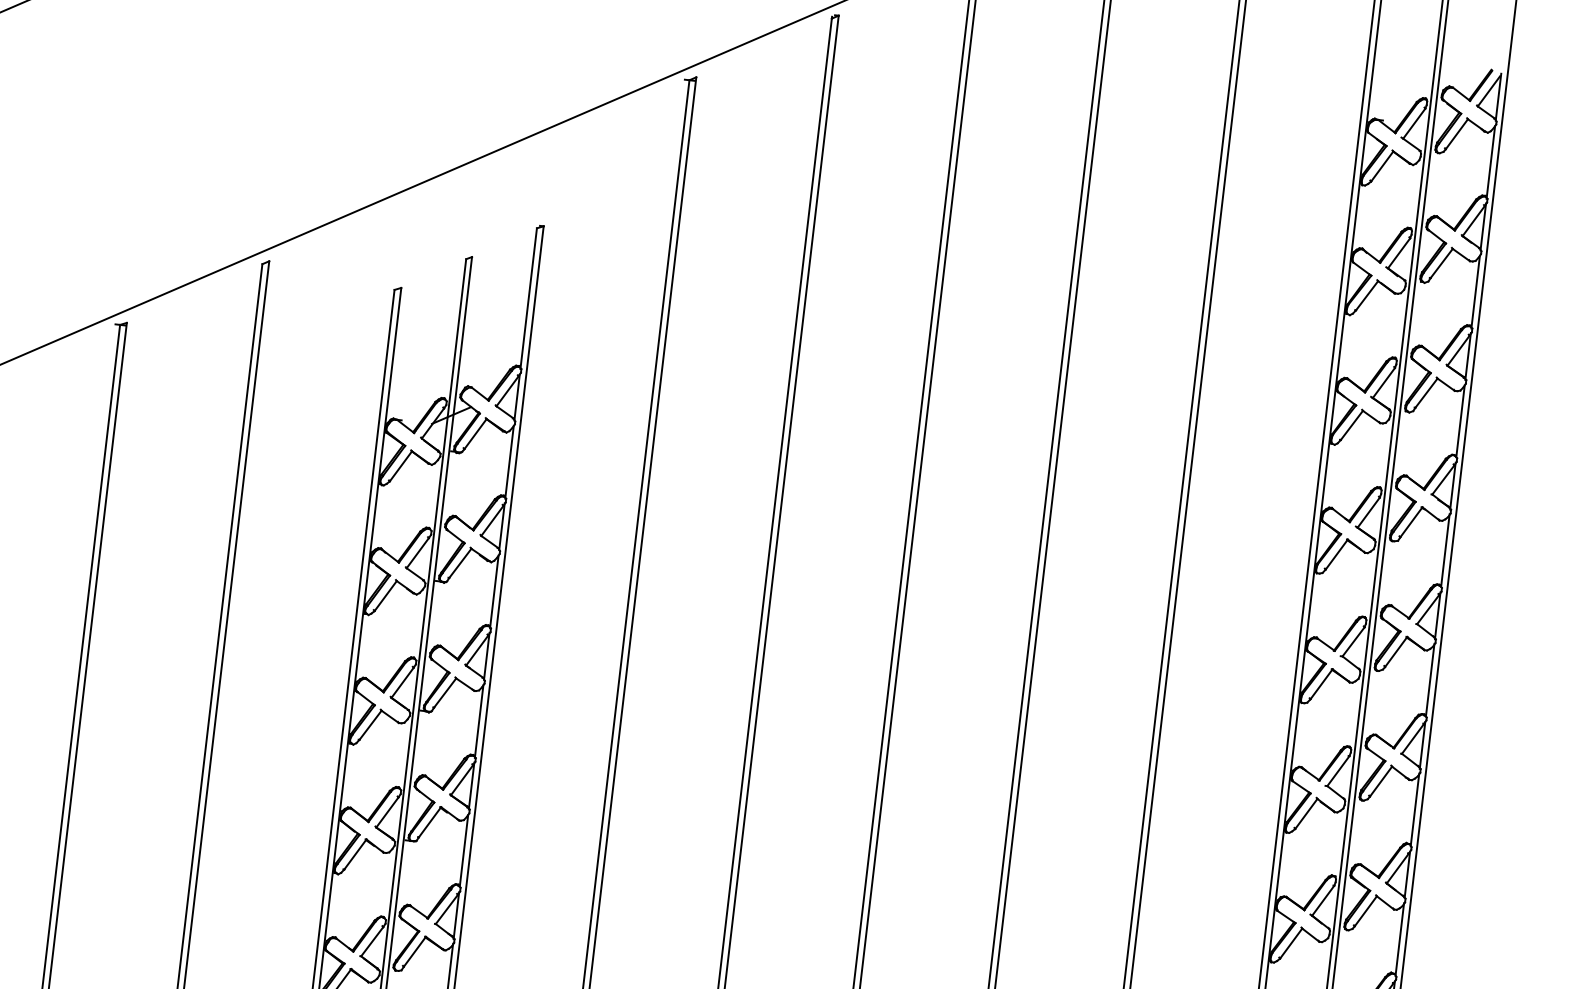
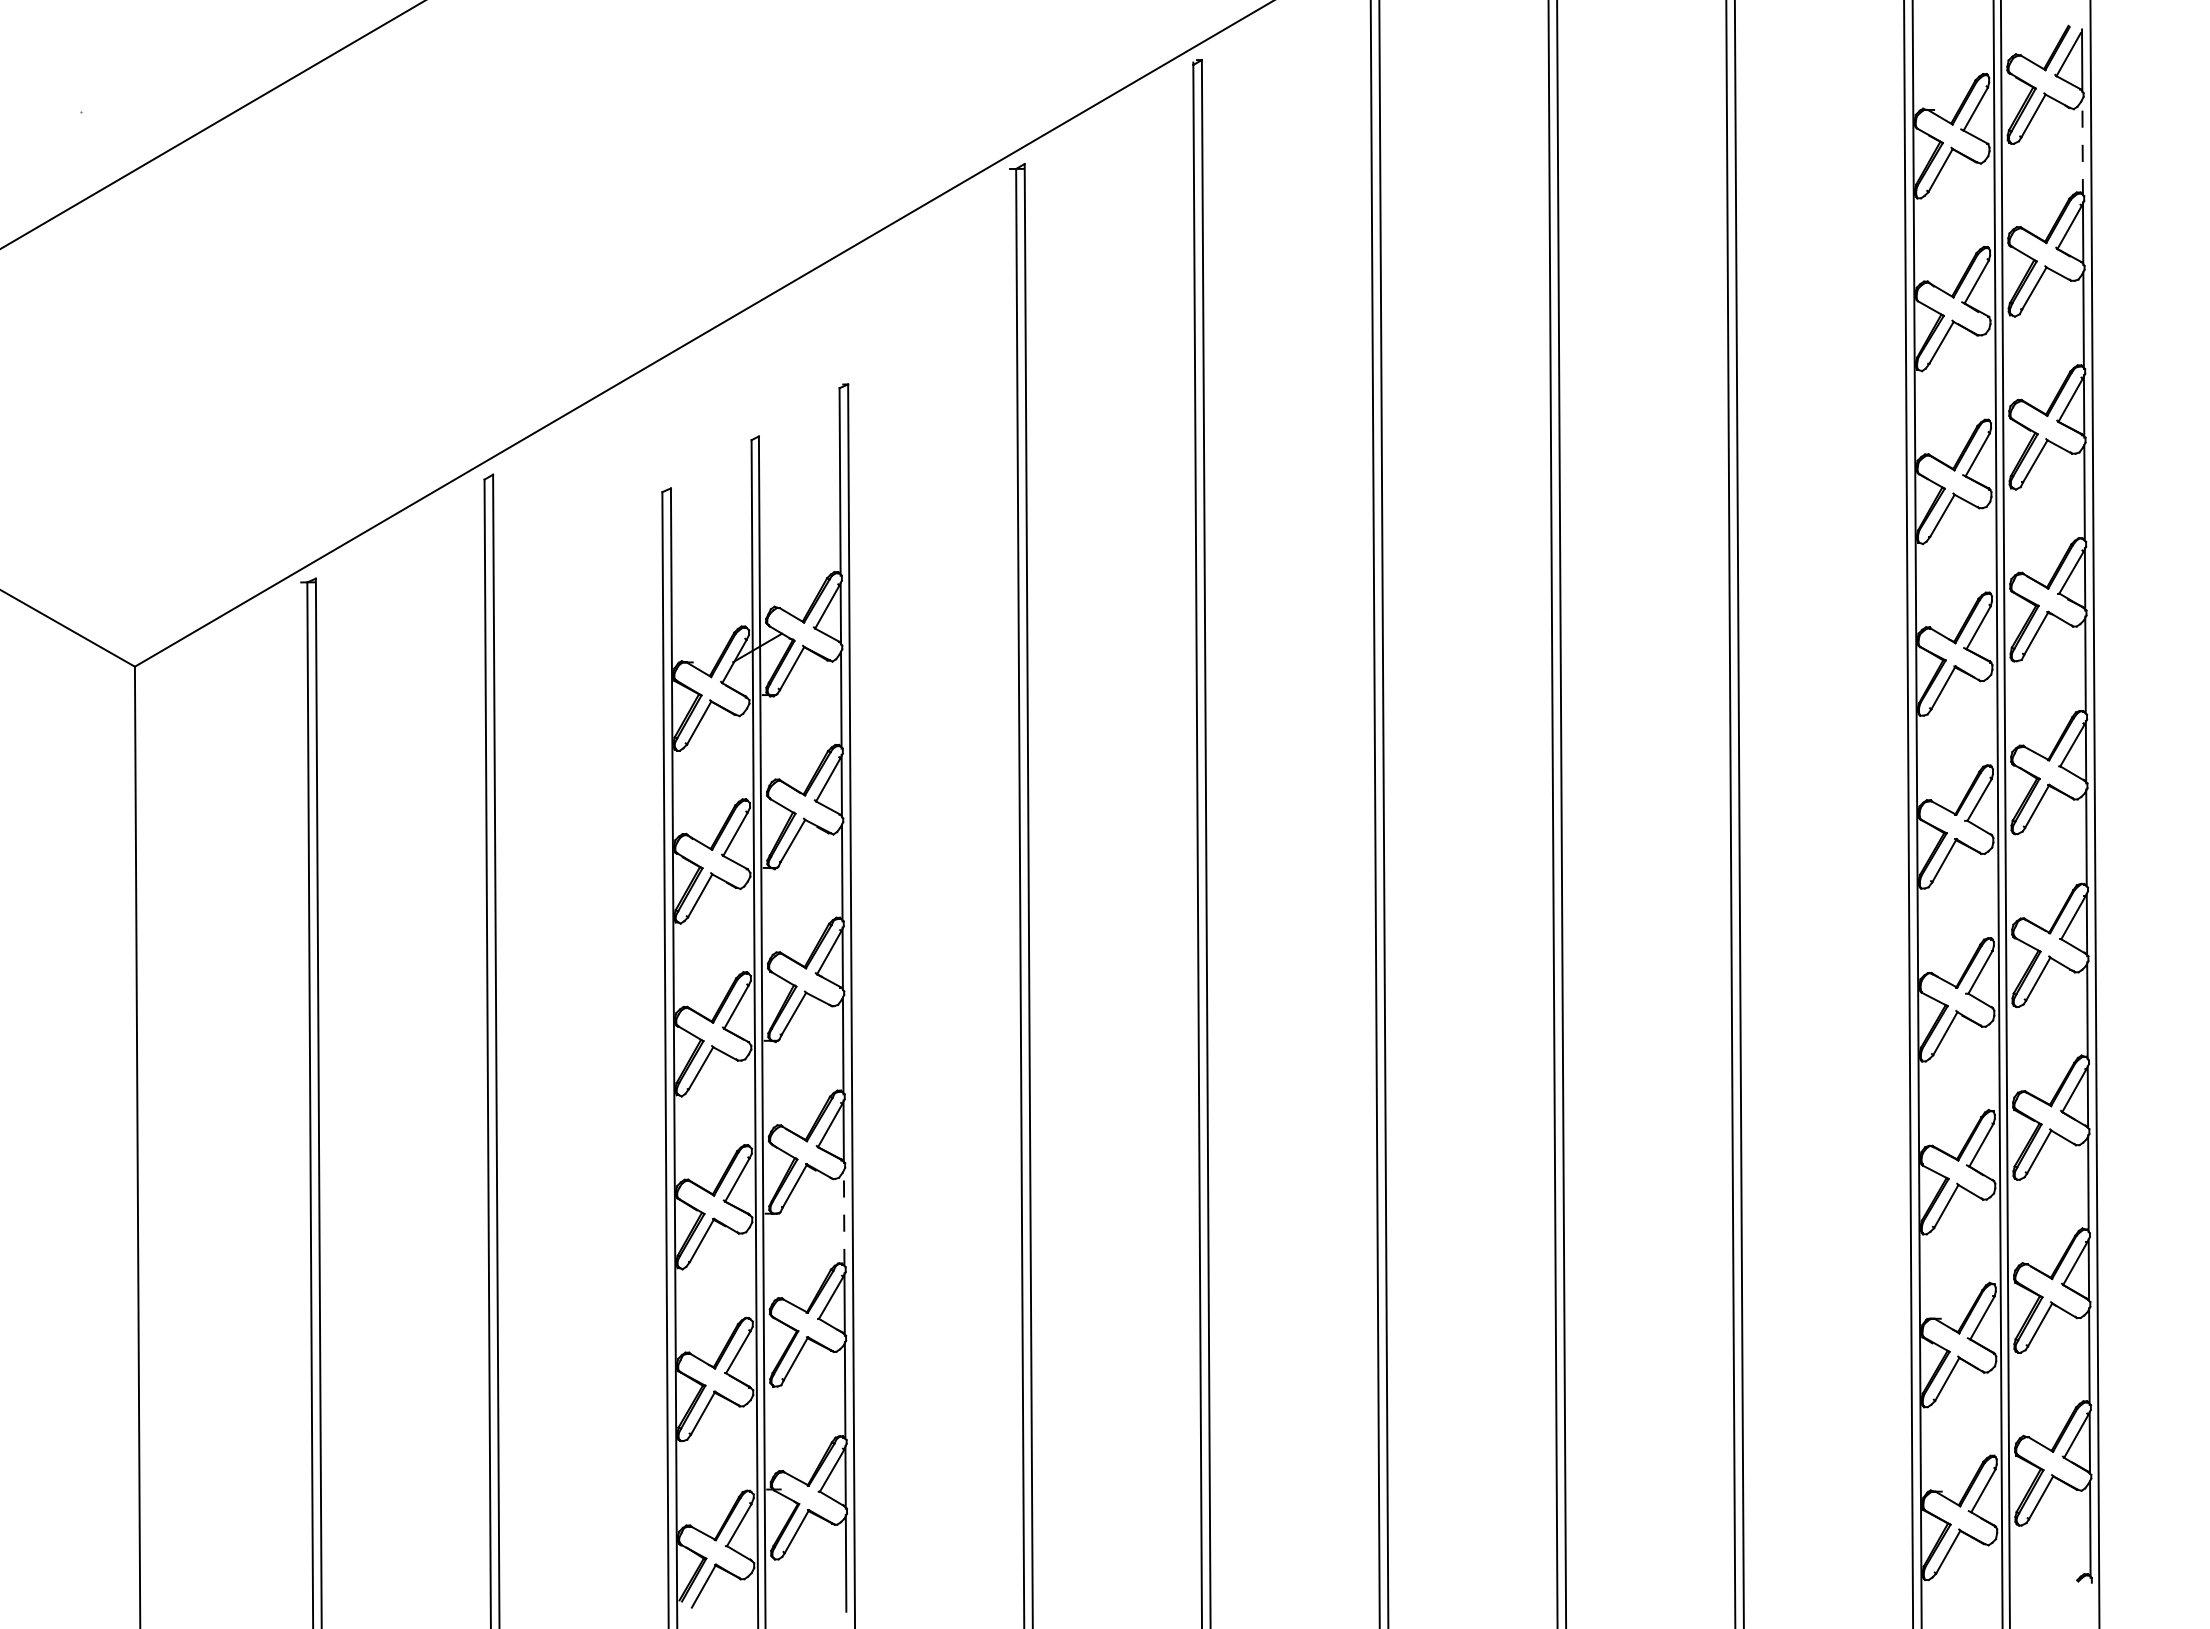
line: (1490, 162) -> (2082, 147), solid -> dashed
line: (464, 851) -> (844, 1218), solid -> dashed

